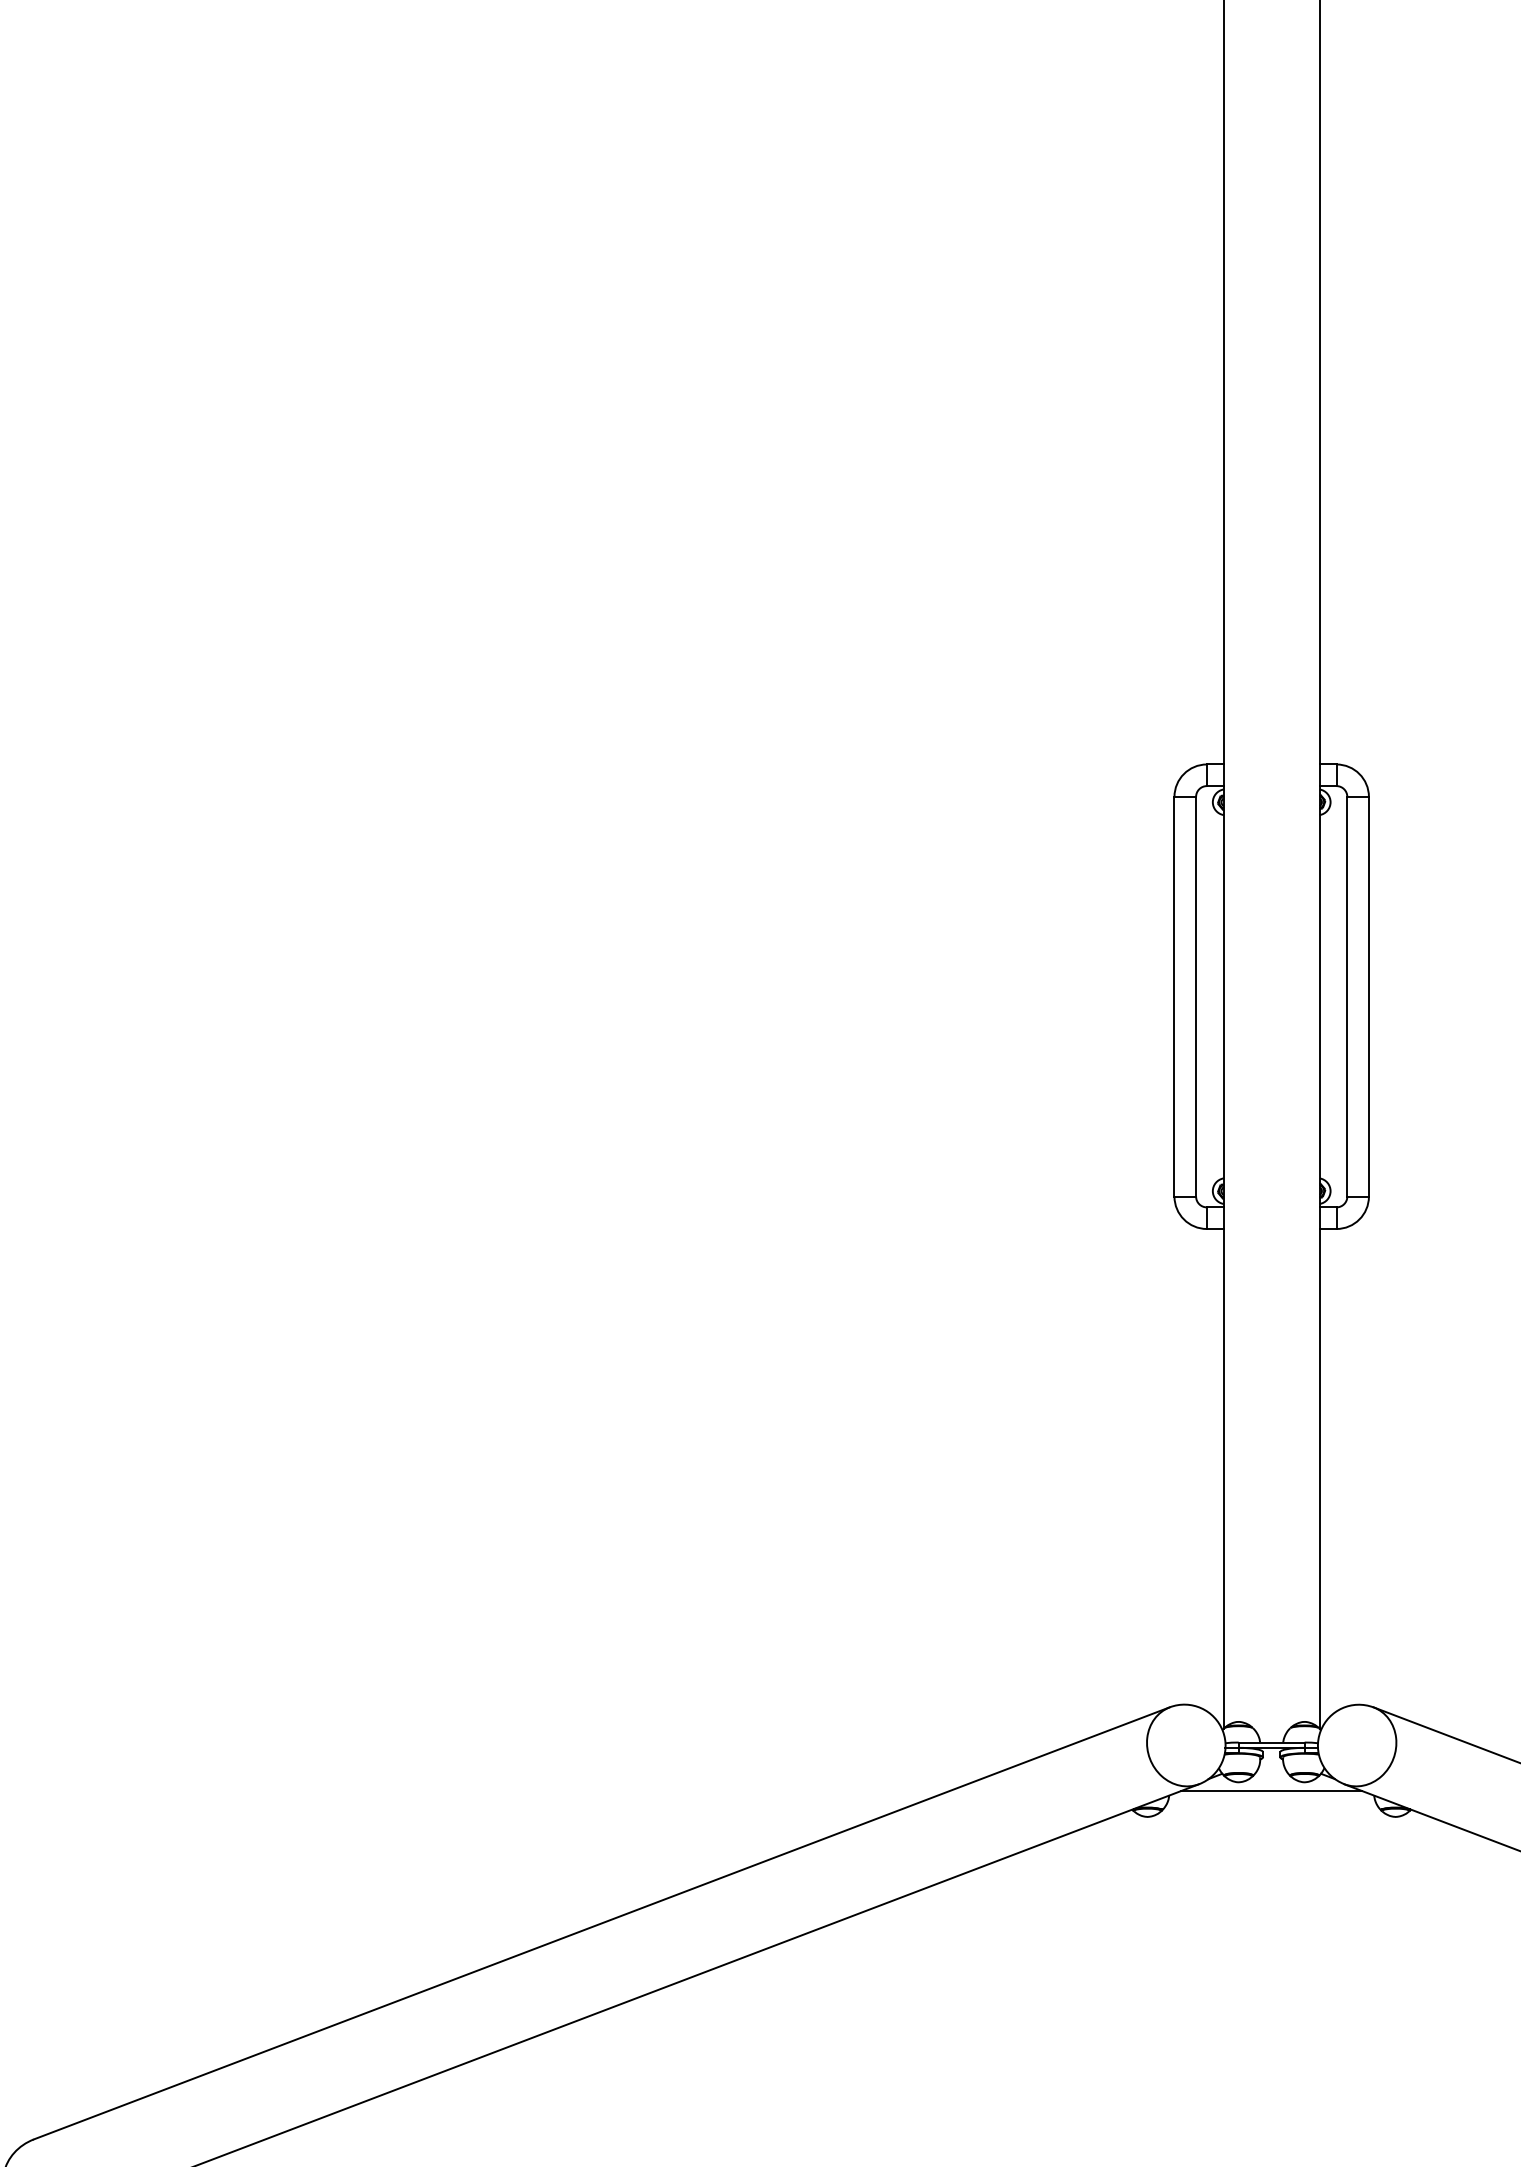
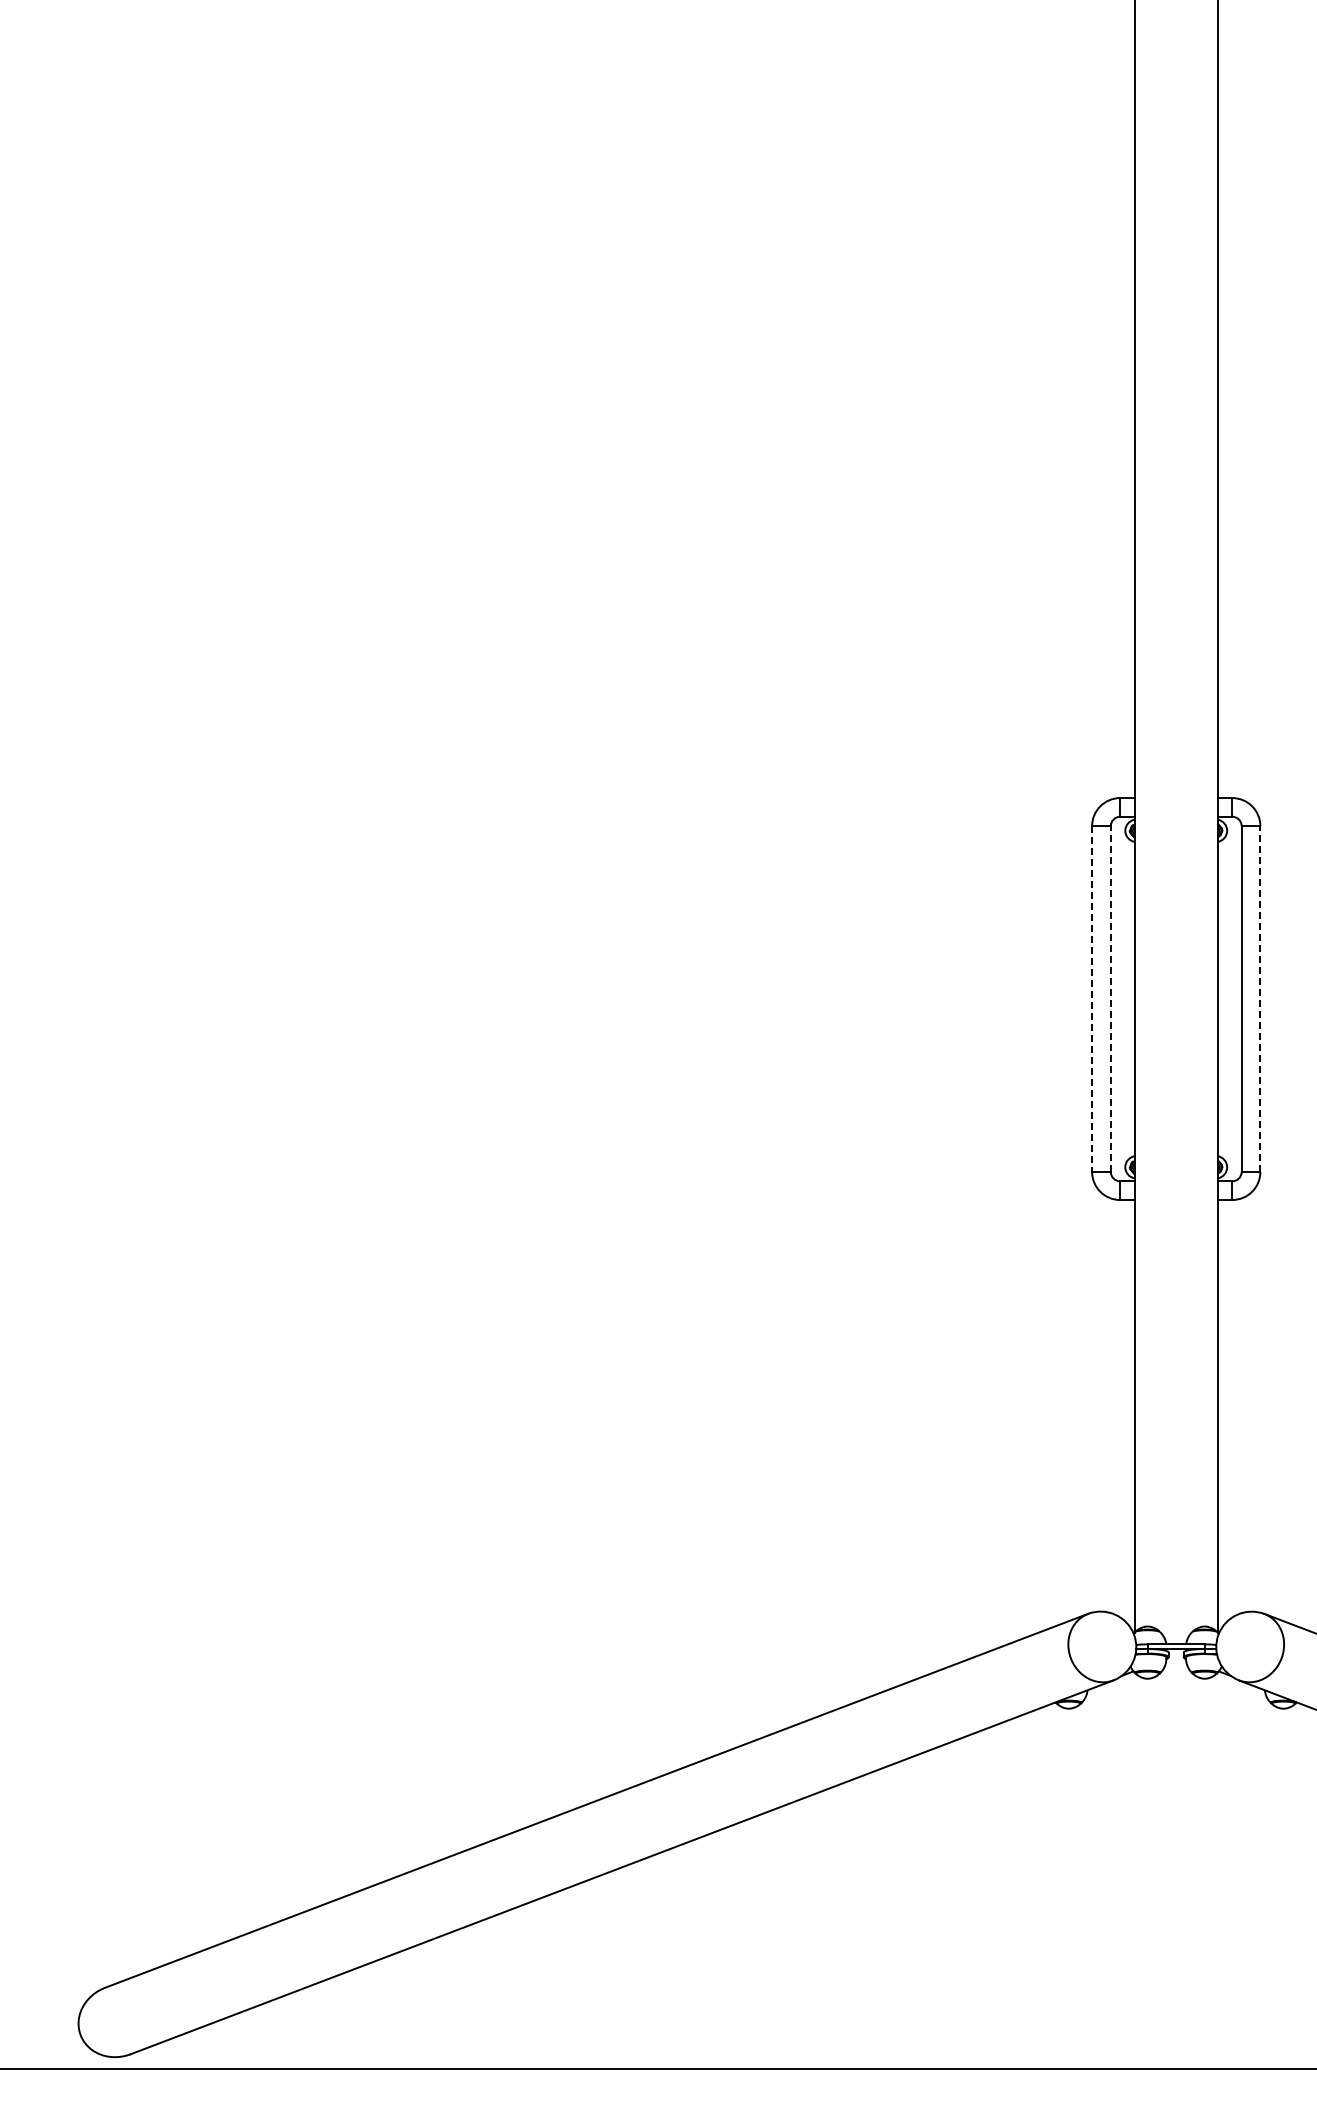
line: (1174, 997) -> (1092, 999), solid -> dashed
line: (1195, 997) -> (1110, 999), solid -> dashed
line: (1369, 997) -> (1260, 999), solid -> dashed
line: (1270, 1791) -> (1175, 1686), removed

